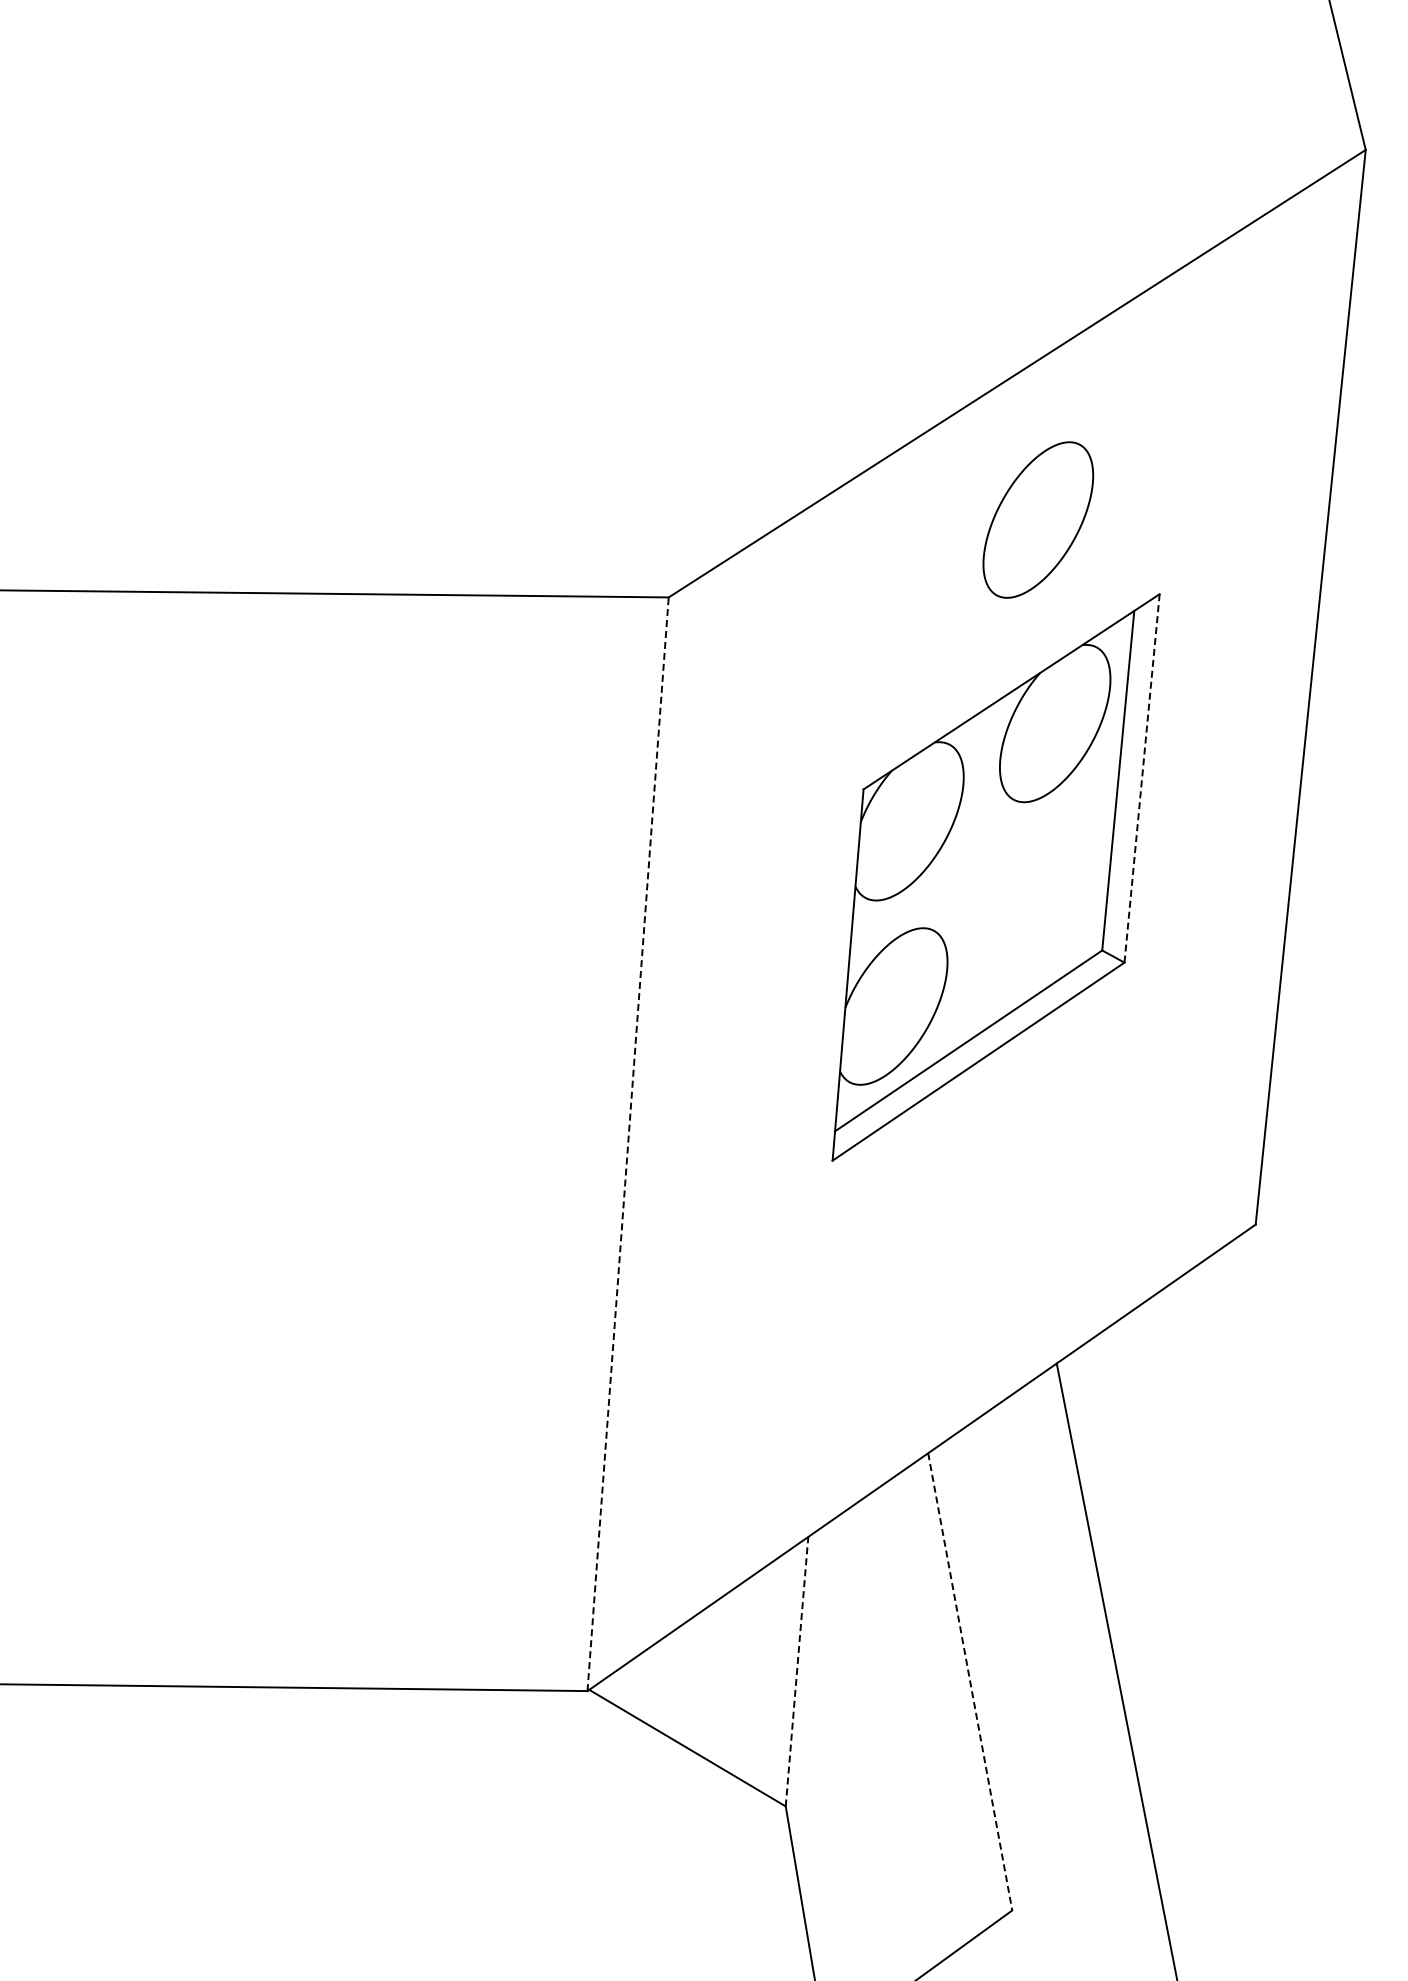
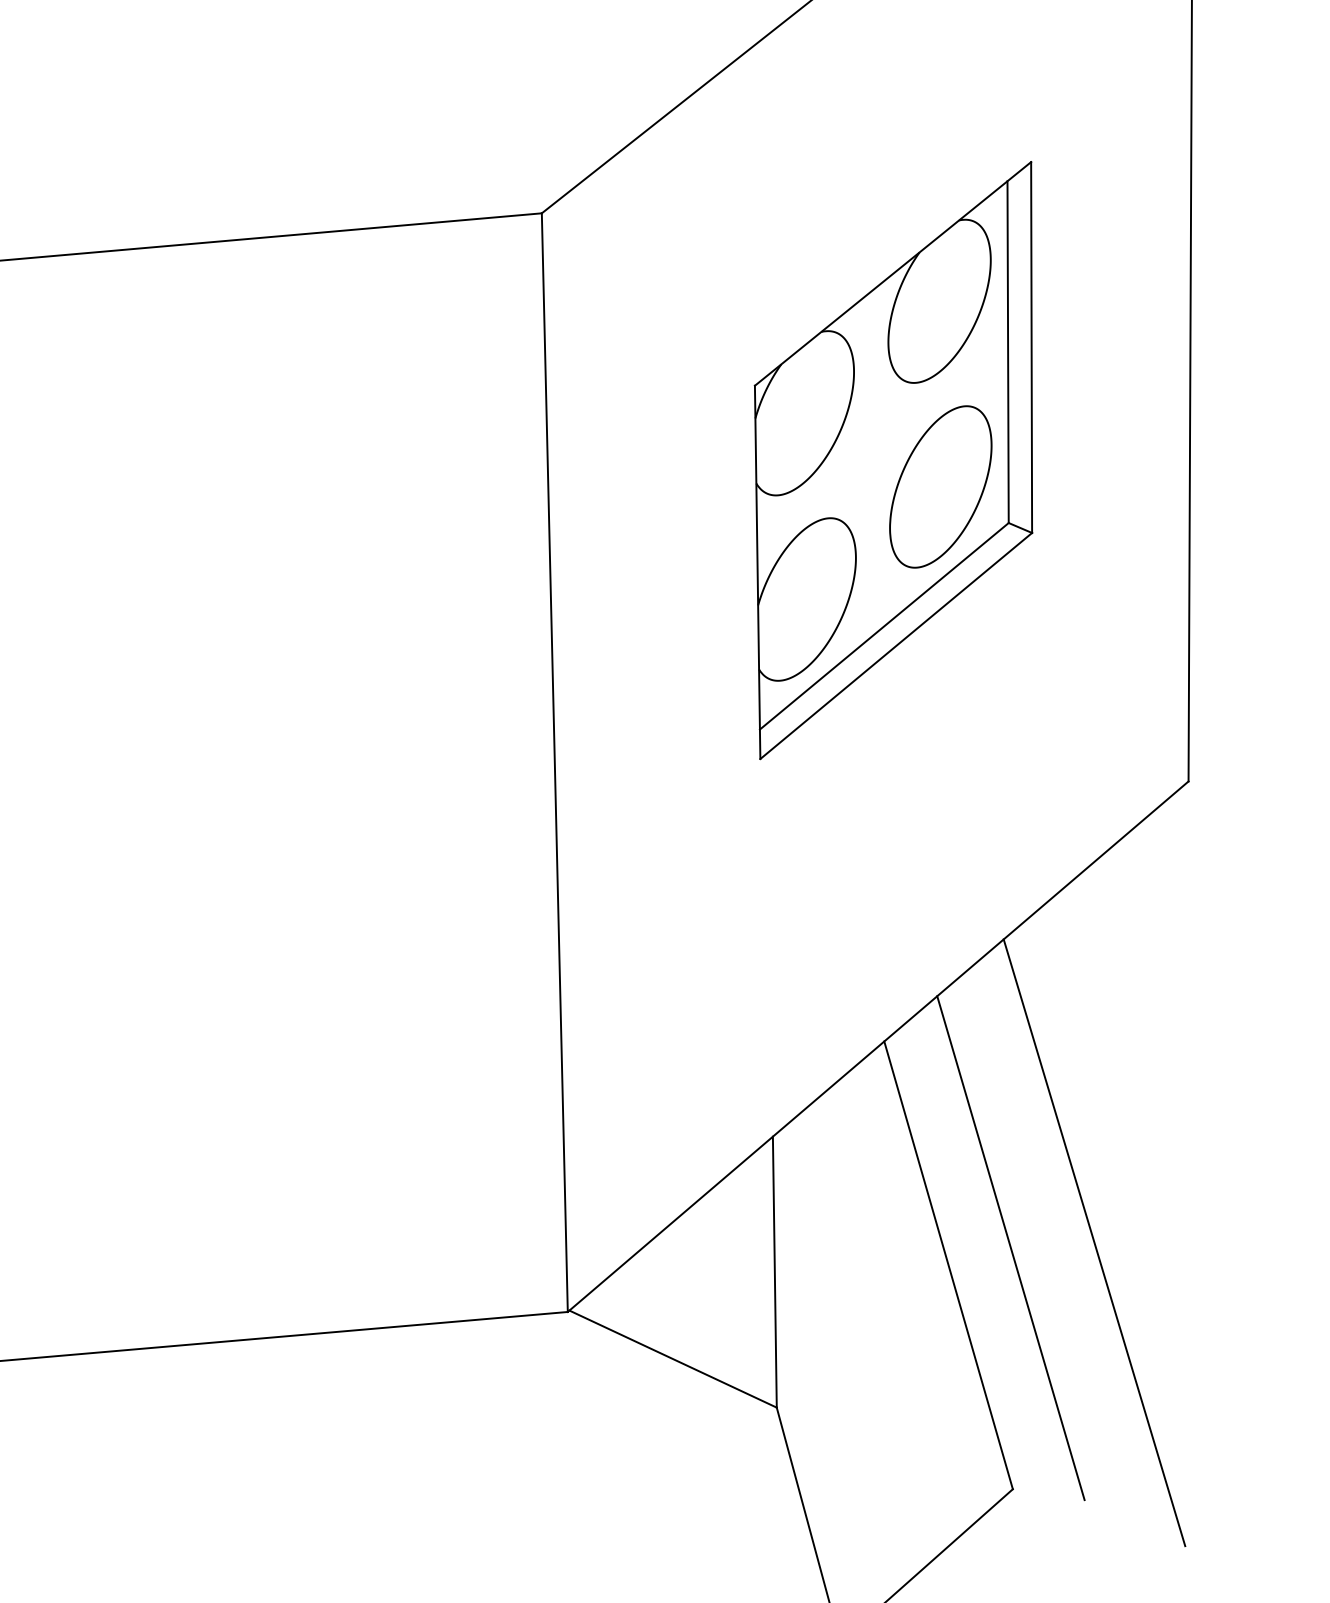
part: (1038, 519) -> (940, 486), moved
line: (1142, 778) -> (1032, 347), dashed -> solid
line: (628, 1143) -> (555, 761), dashed -> solid
line: (1033, 1670) -> (1010, 1247), added
line: (797, 1671) -> (775, 1271), dashed -> solid
line: (970, 1682) -> (948, 1265), dashed -> solid

